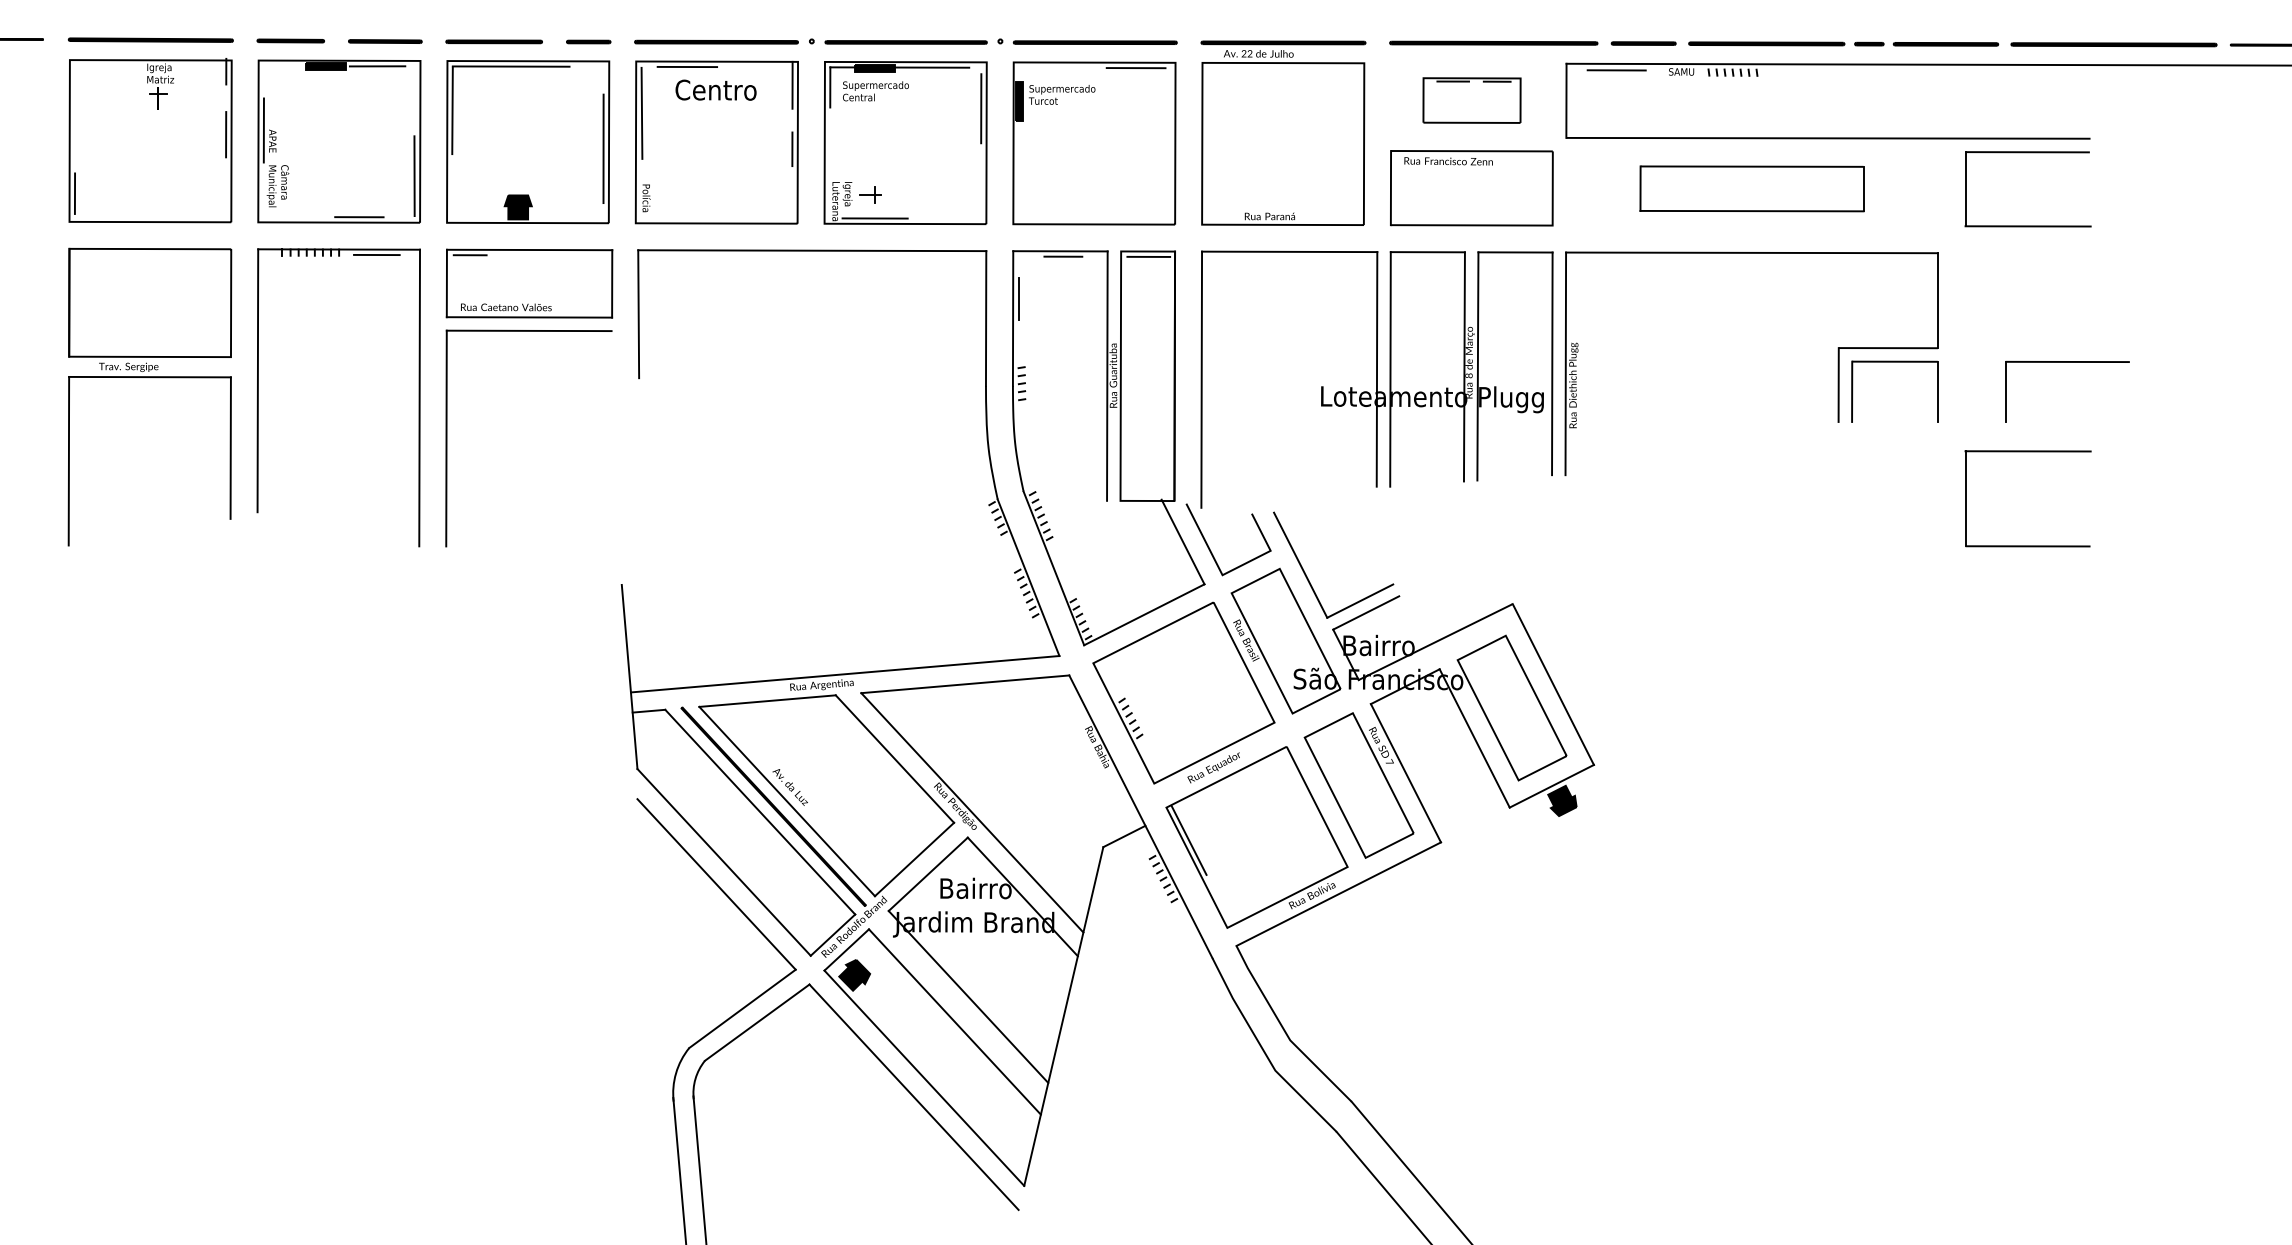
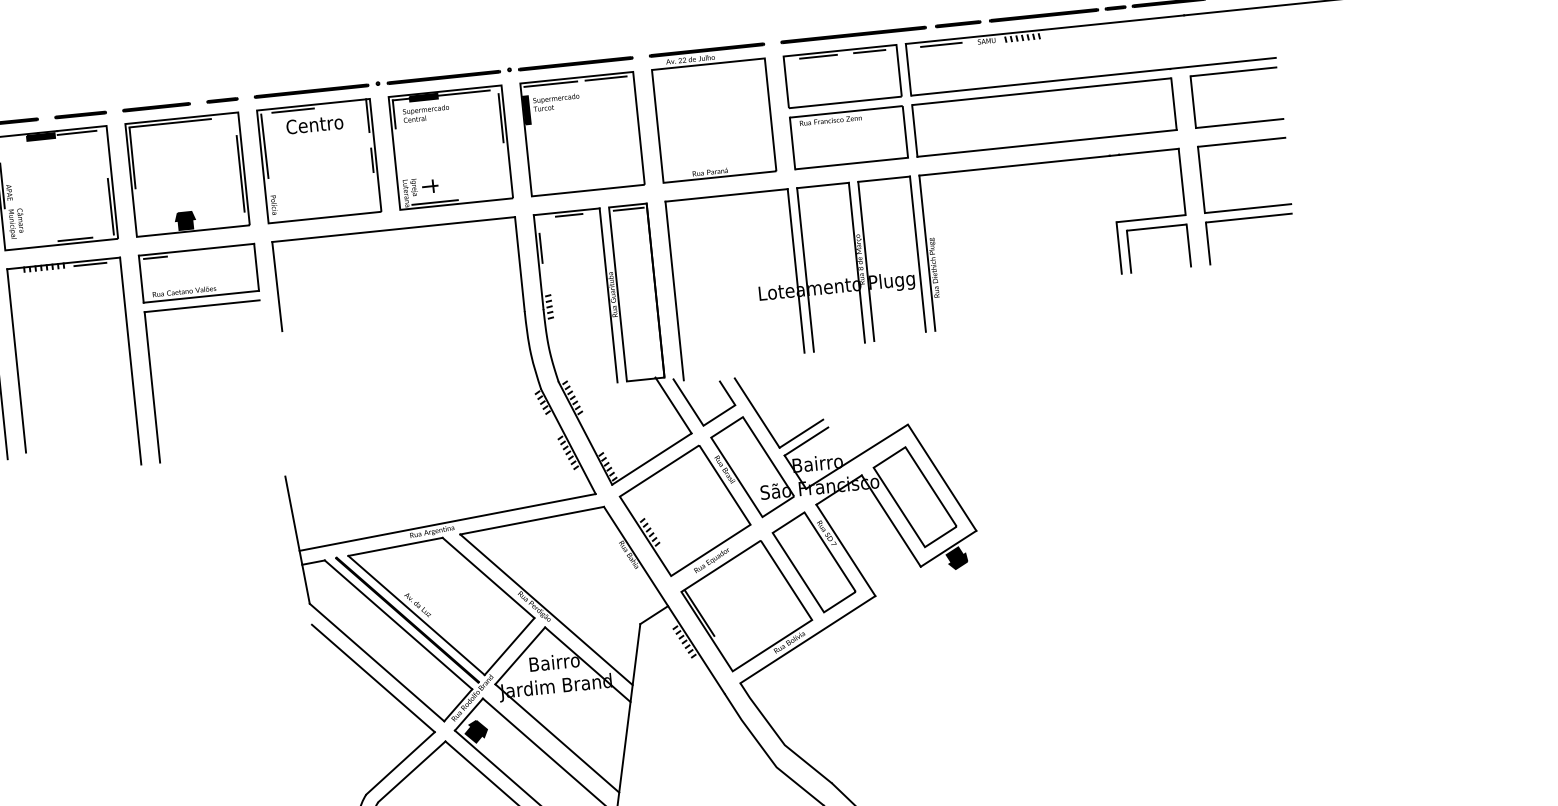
line: (1056, 67) -> (550, 83), added
part: (1471, 100) -> (842, 76), size x1.67
part: (1751, 188) -> (1043, 117), size x1.67
part: (2067, 362) -> (1249, 218), moved
part: (2027, 452) -> (1241, 143), moved

